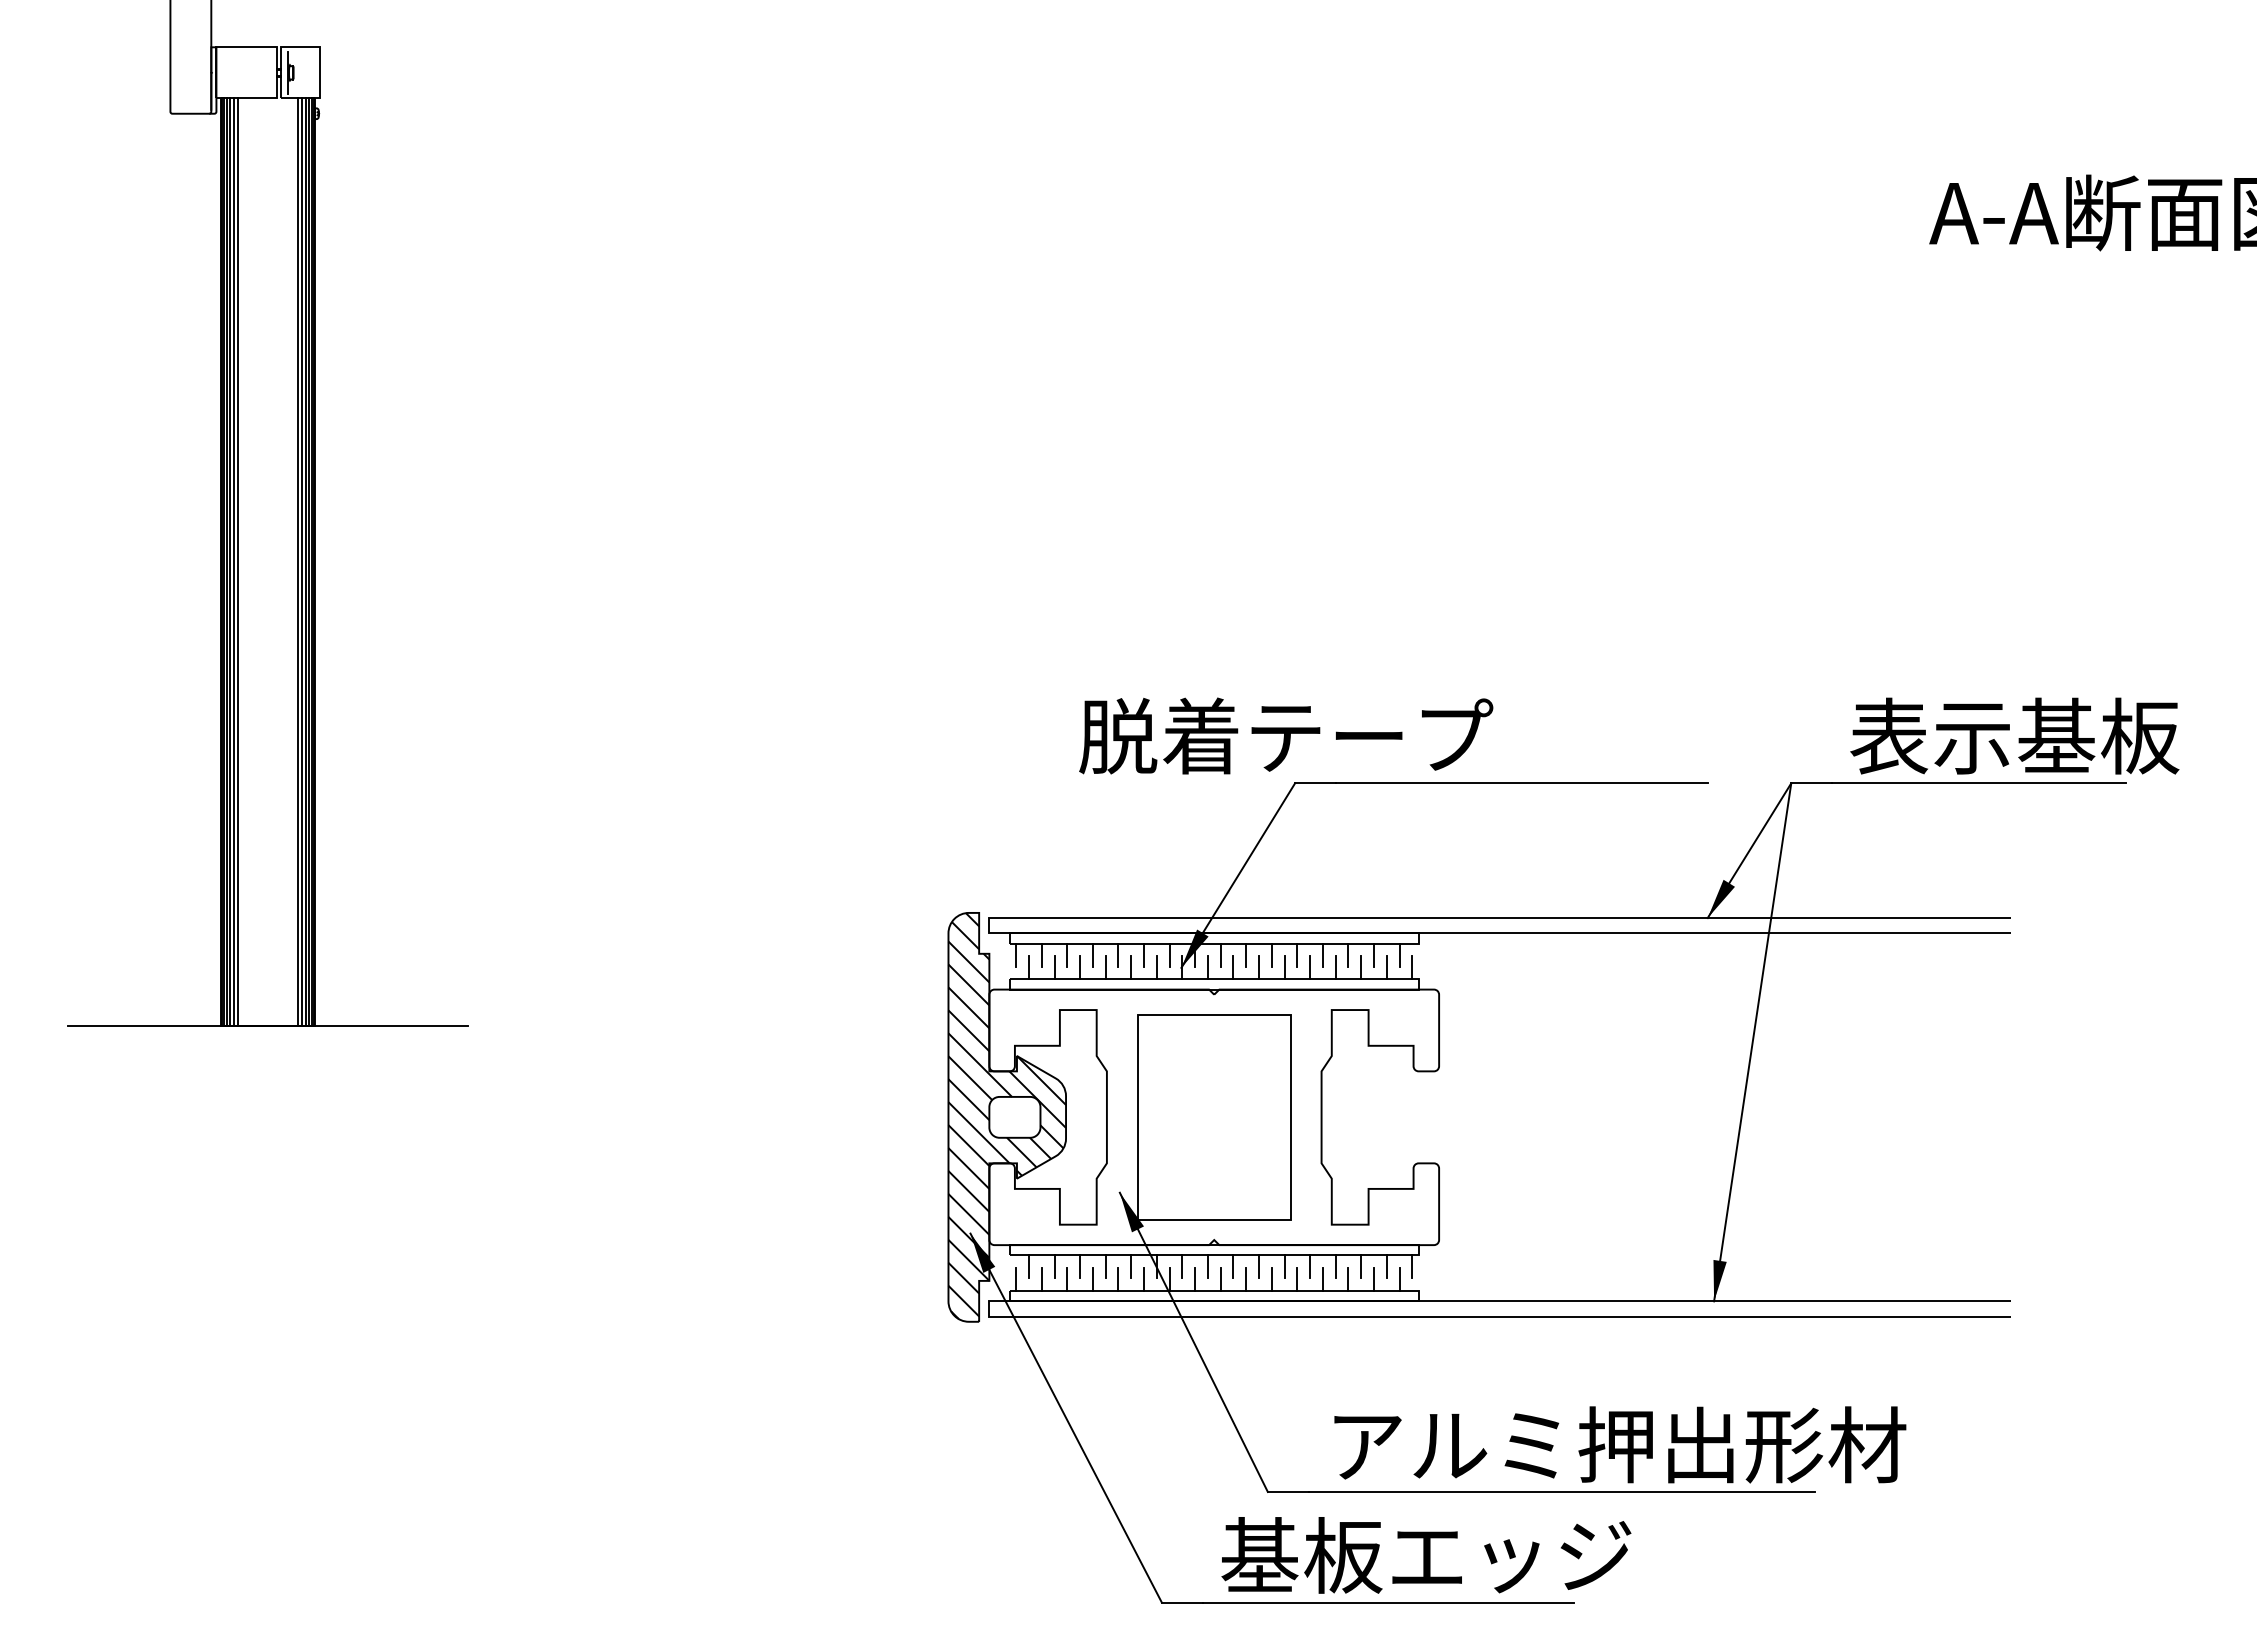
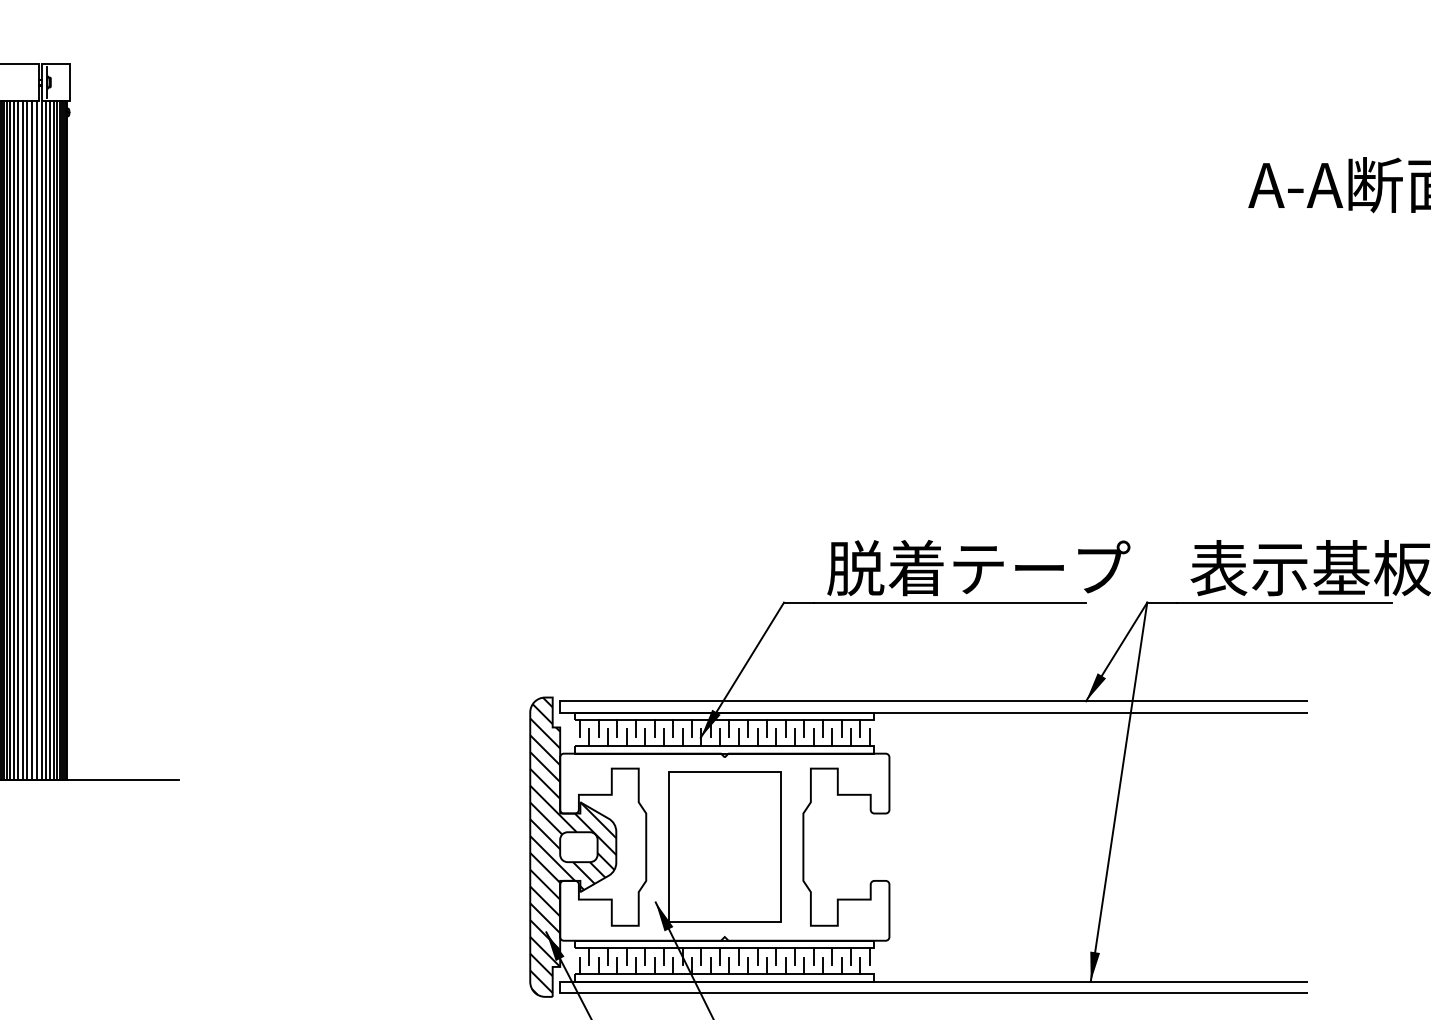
line: (243, 561) -> (14, 440), added
line: (249, 561) -> (18, 440), added
line: (255, 561) -> (22, 440), added
line: (261, 561) -> (27, 440), added
line: (268, 561) -> (32, 440), added
line: (274, 561) -> (36, 440), added
line: (280, 561) -> (41, 440), added
line: (287, 561) -> (46, 440), added
line: (292, 561) -> (49, 440), added
text: (1286, 735) -> (979, 567), moved

